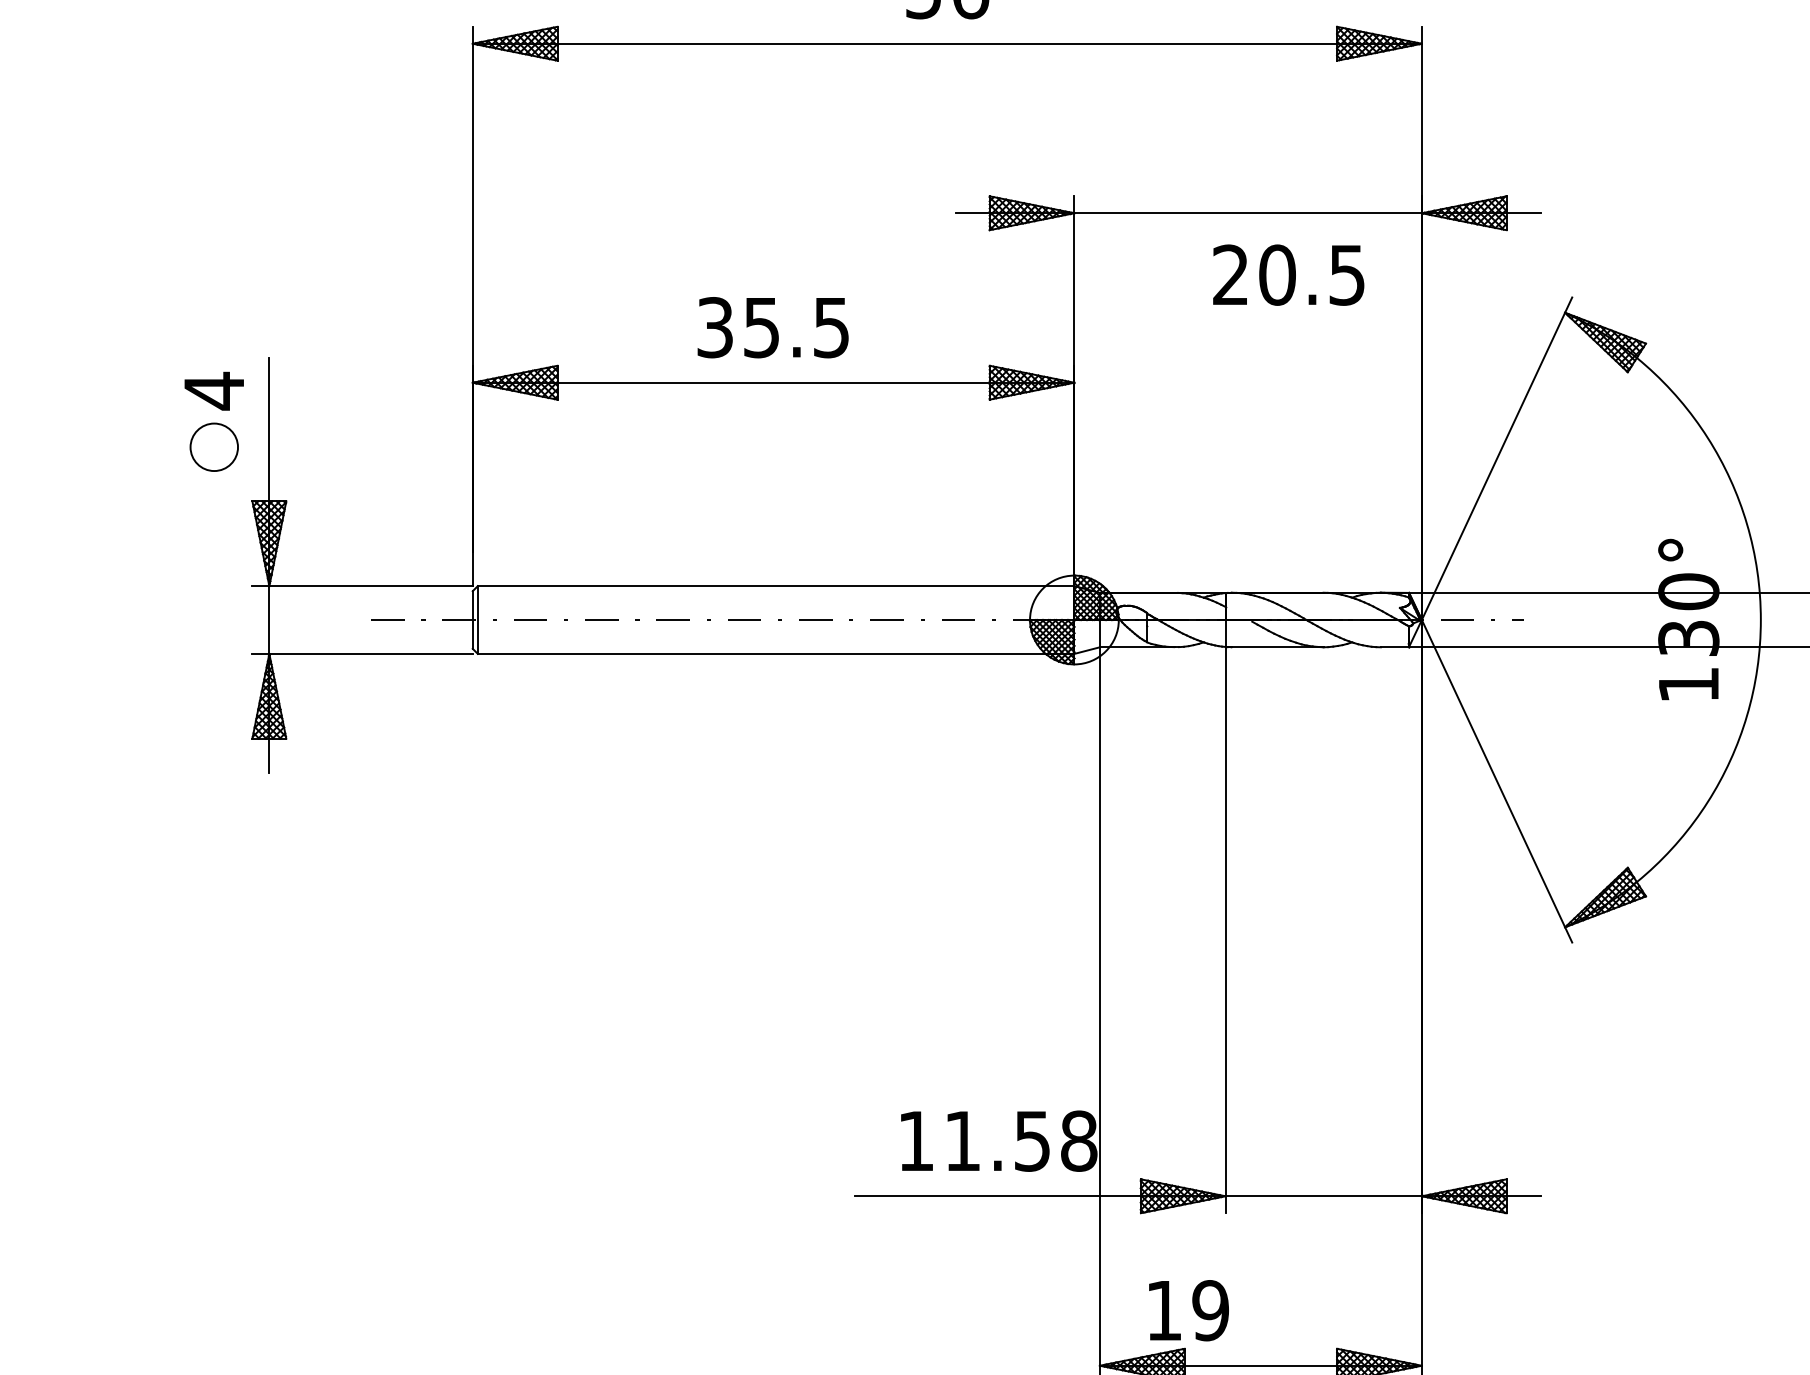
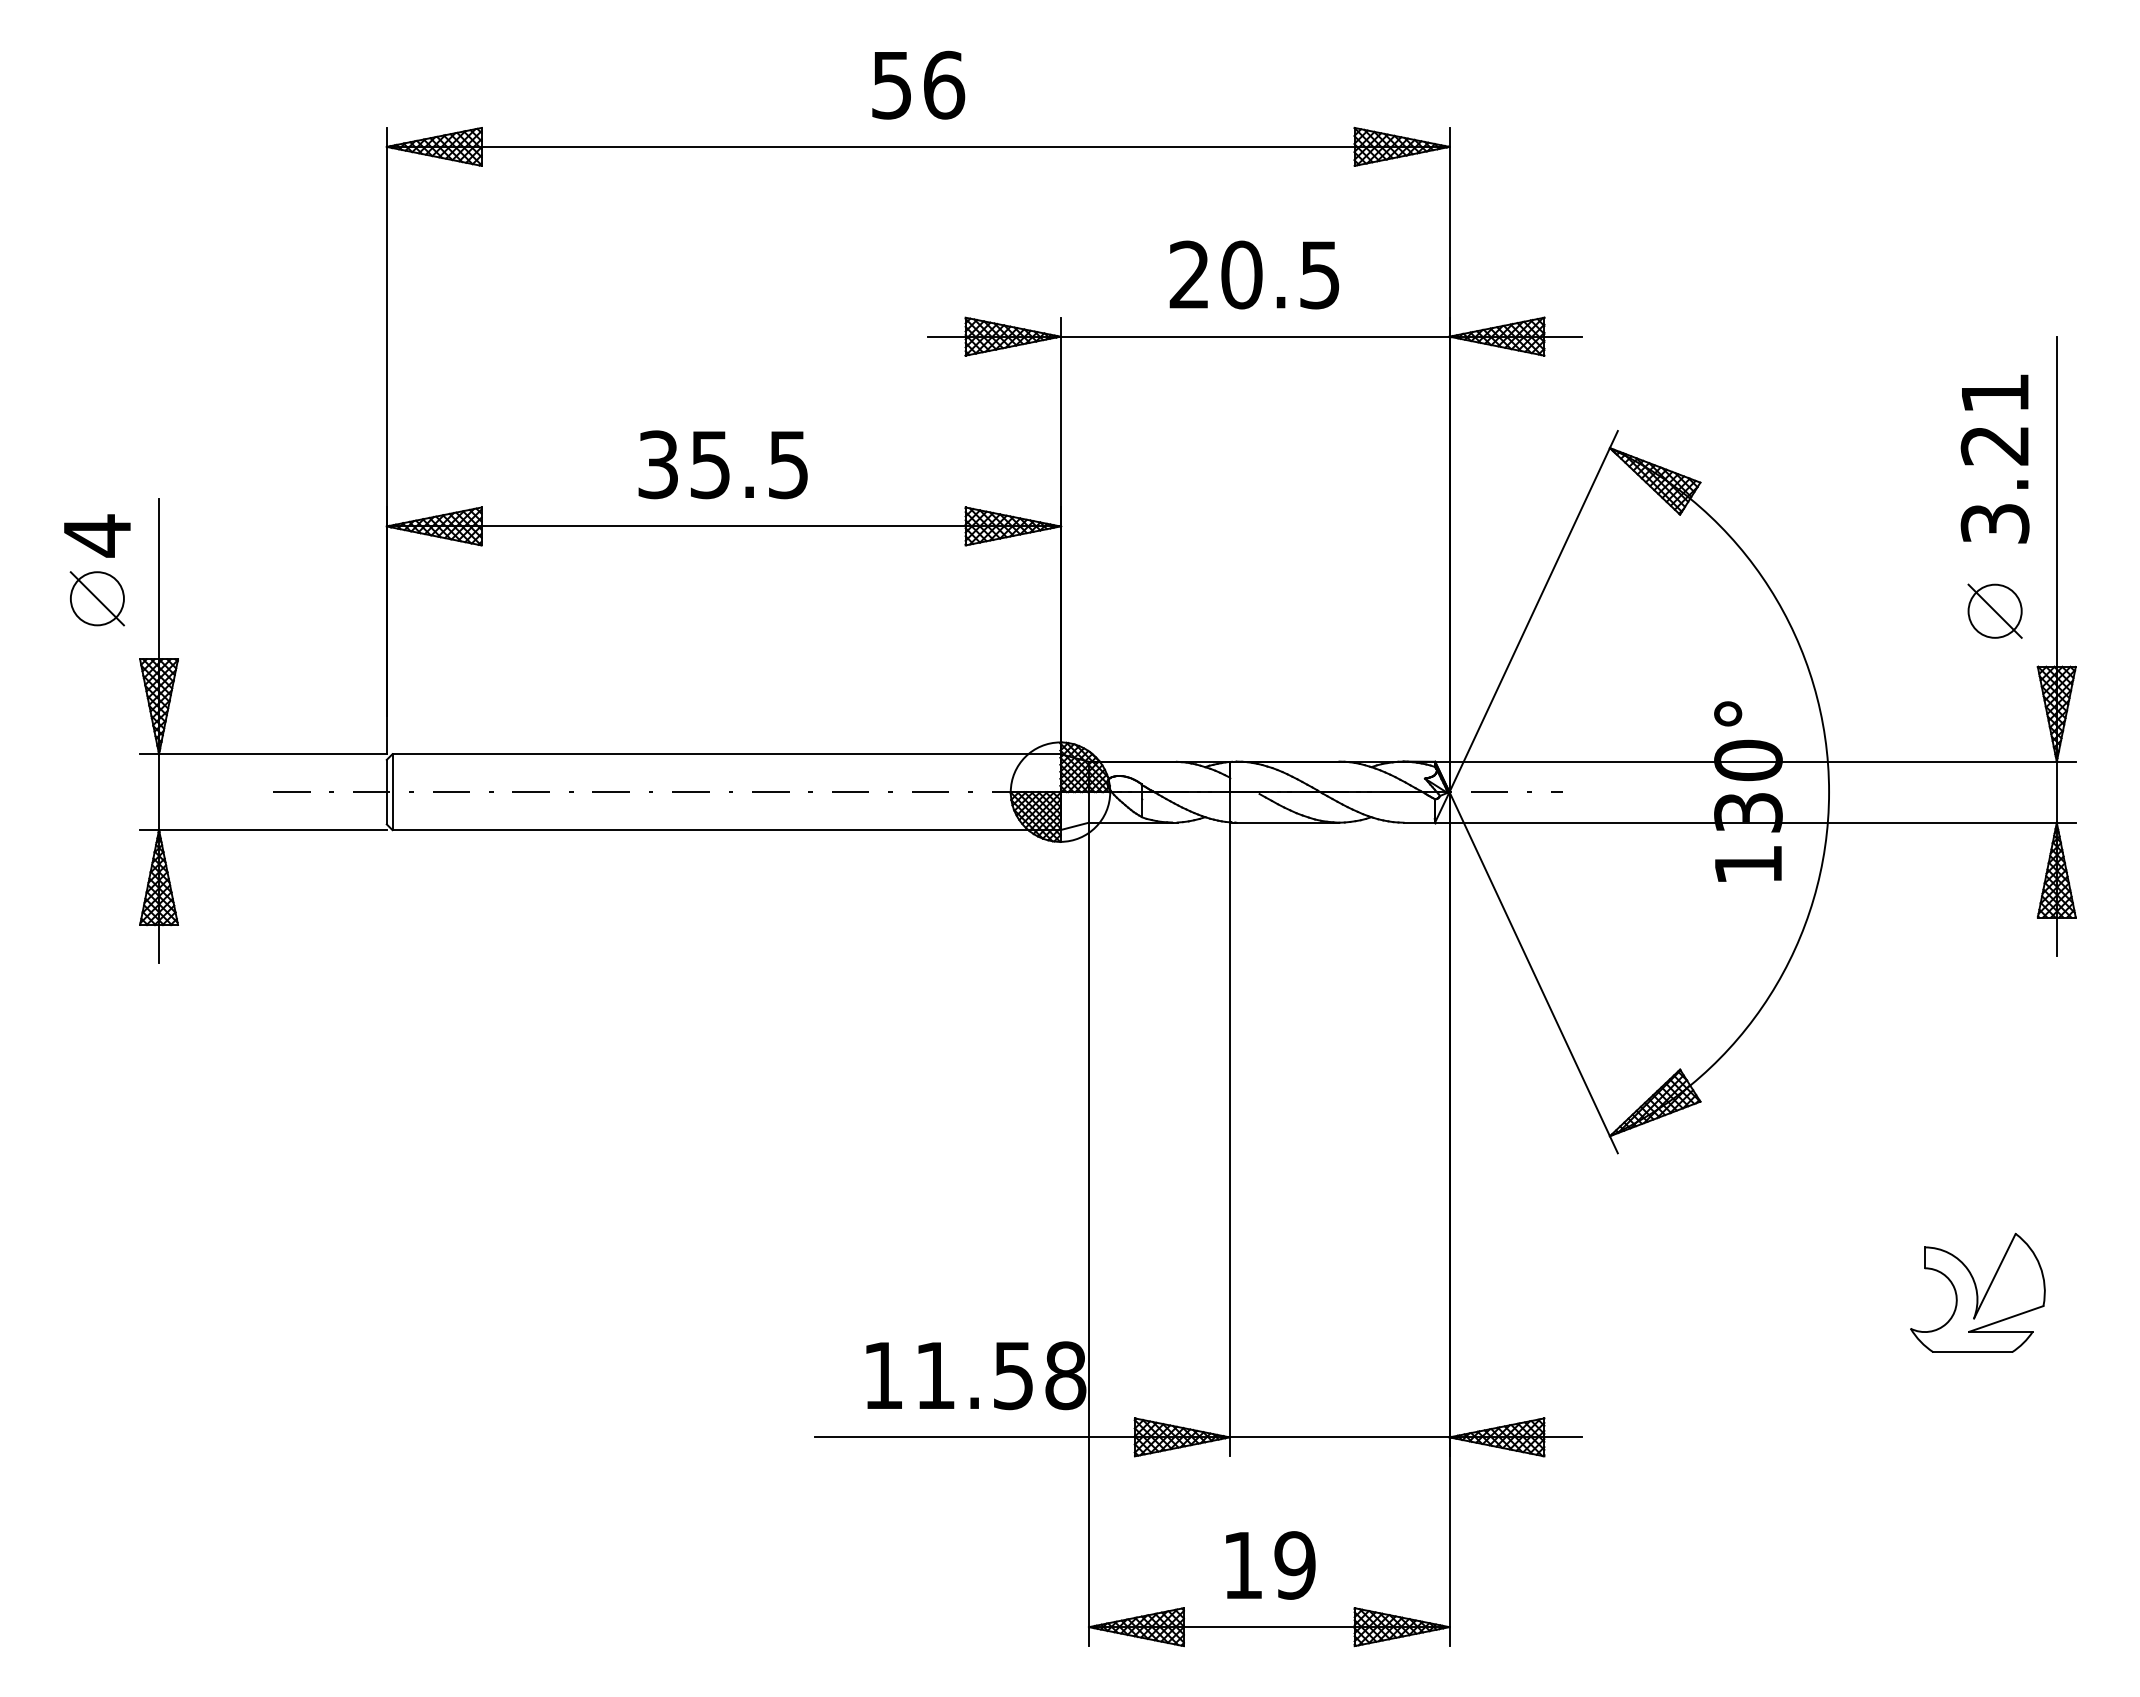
text: (1288, 274) -> (1254, 274), moved
line: (213, 447) -> (96, 598), added
text: (1188, 1310) -> (1270, 1565), moved

